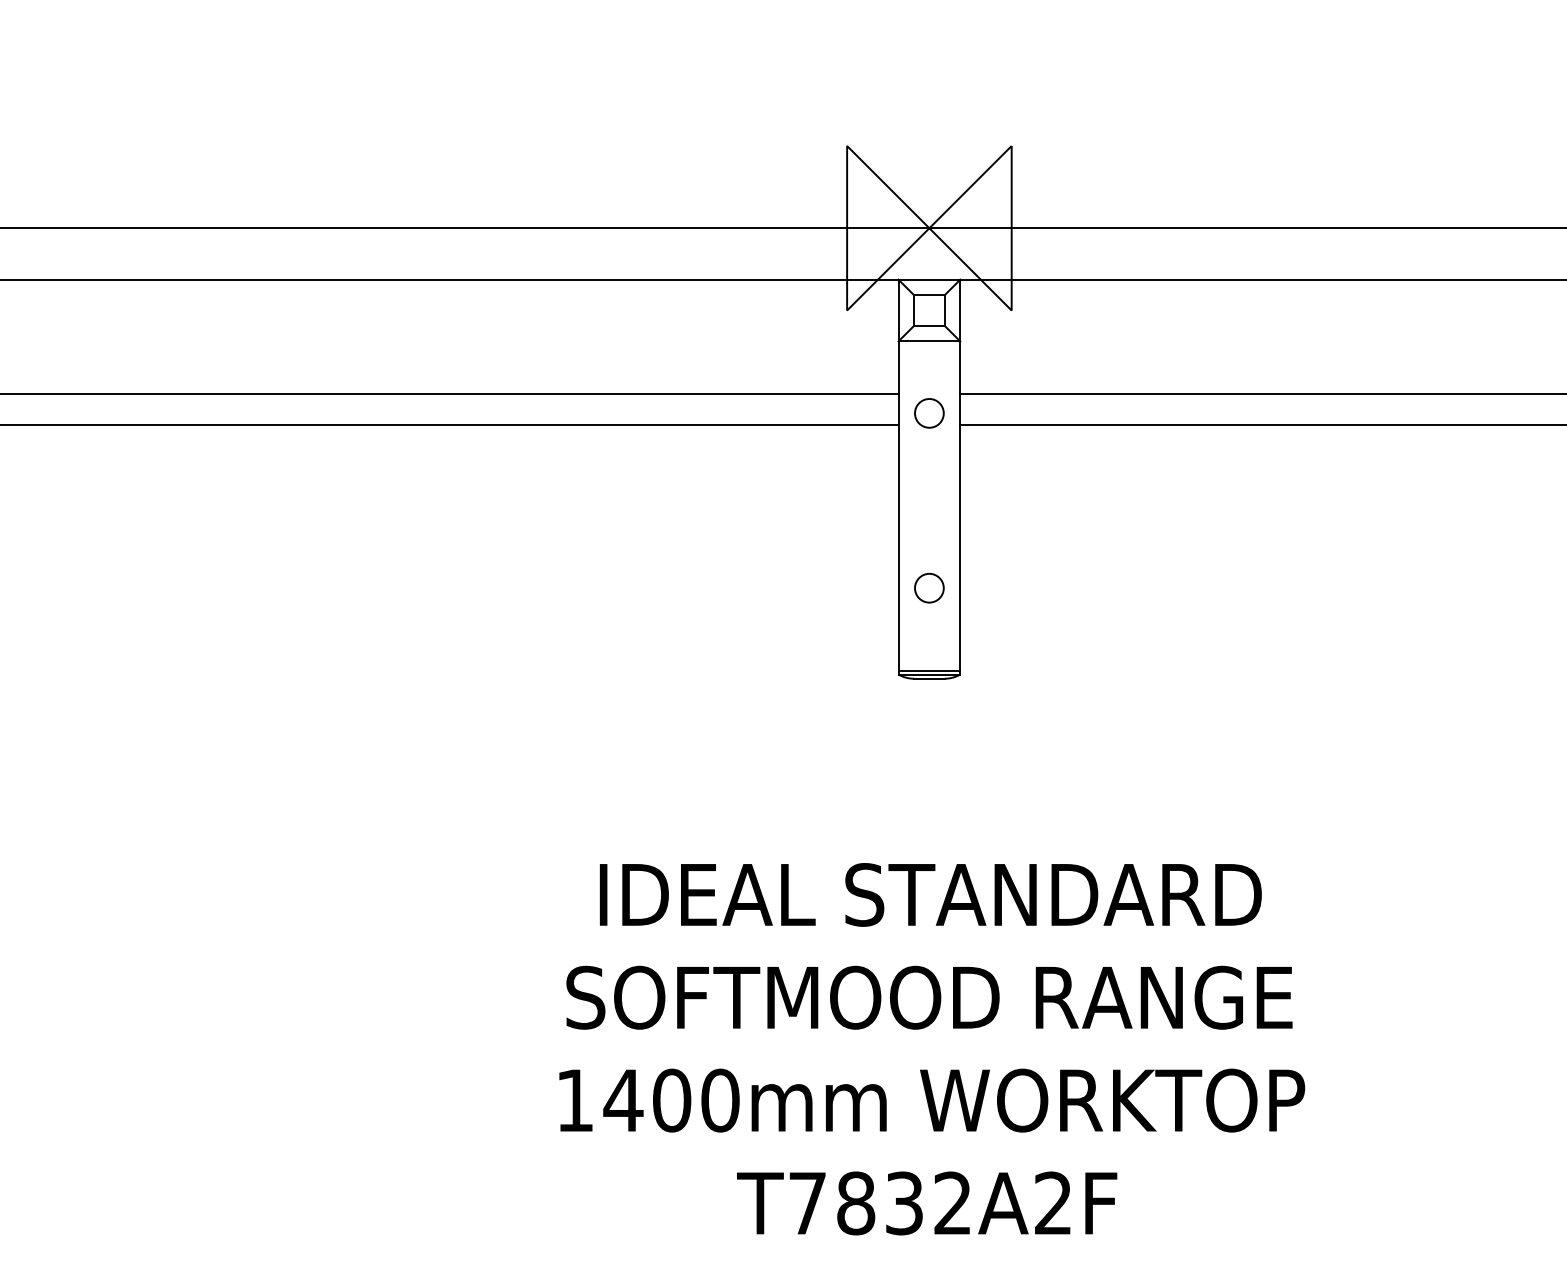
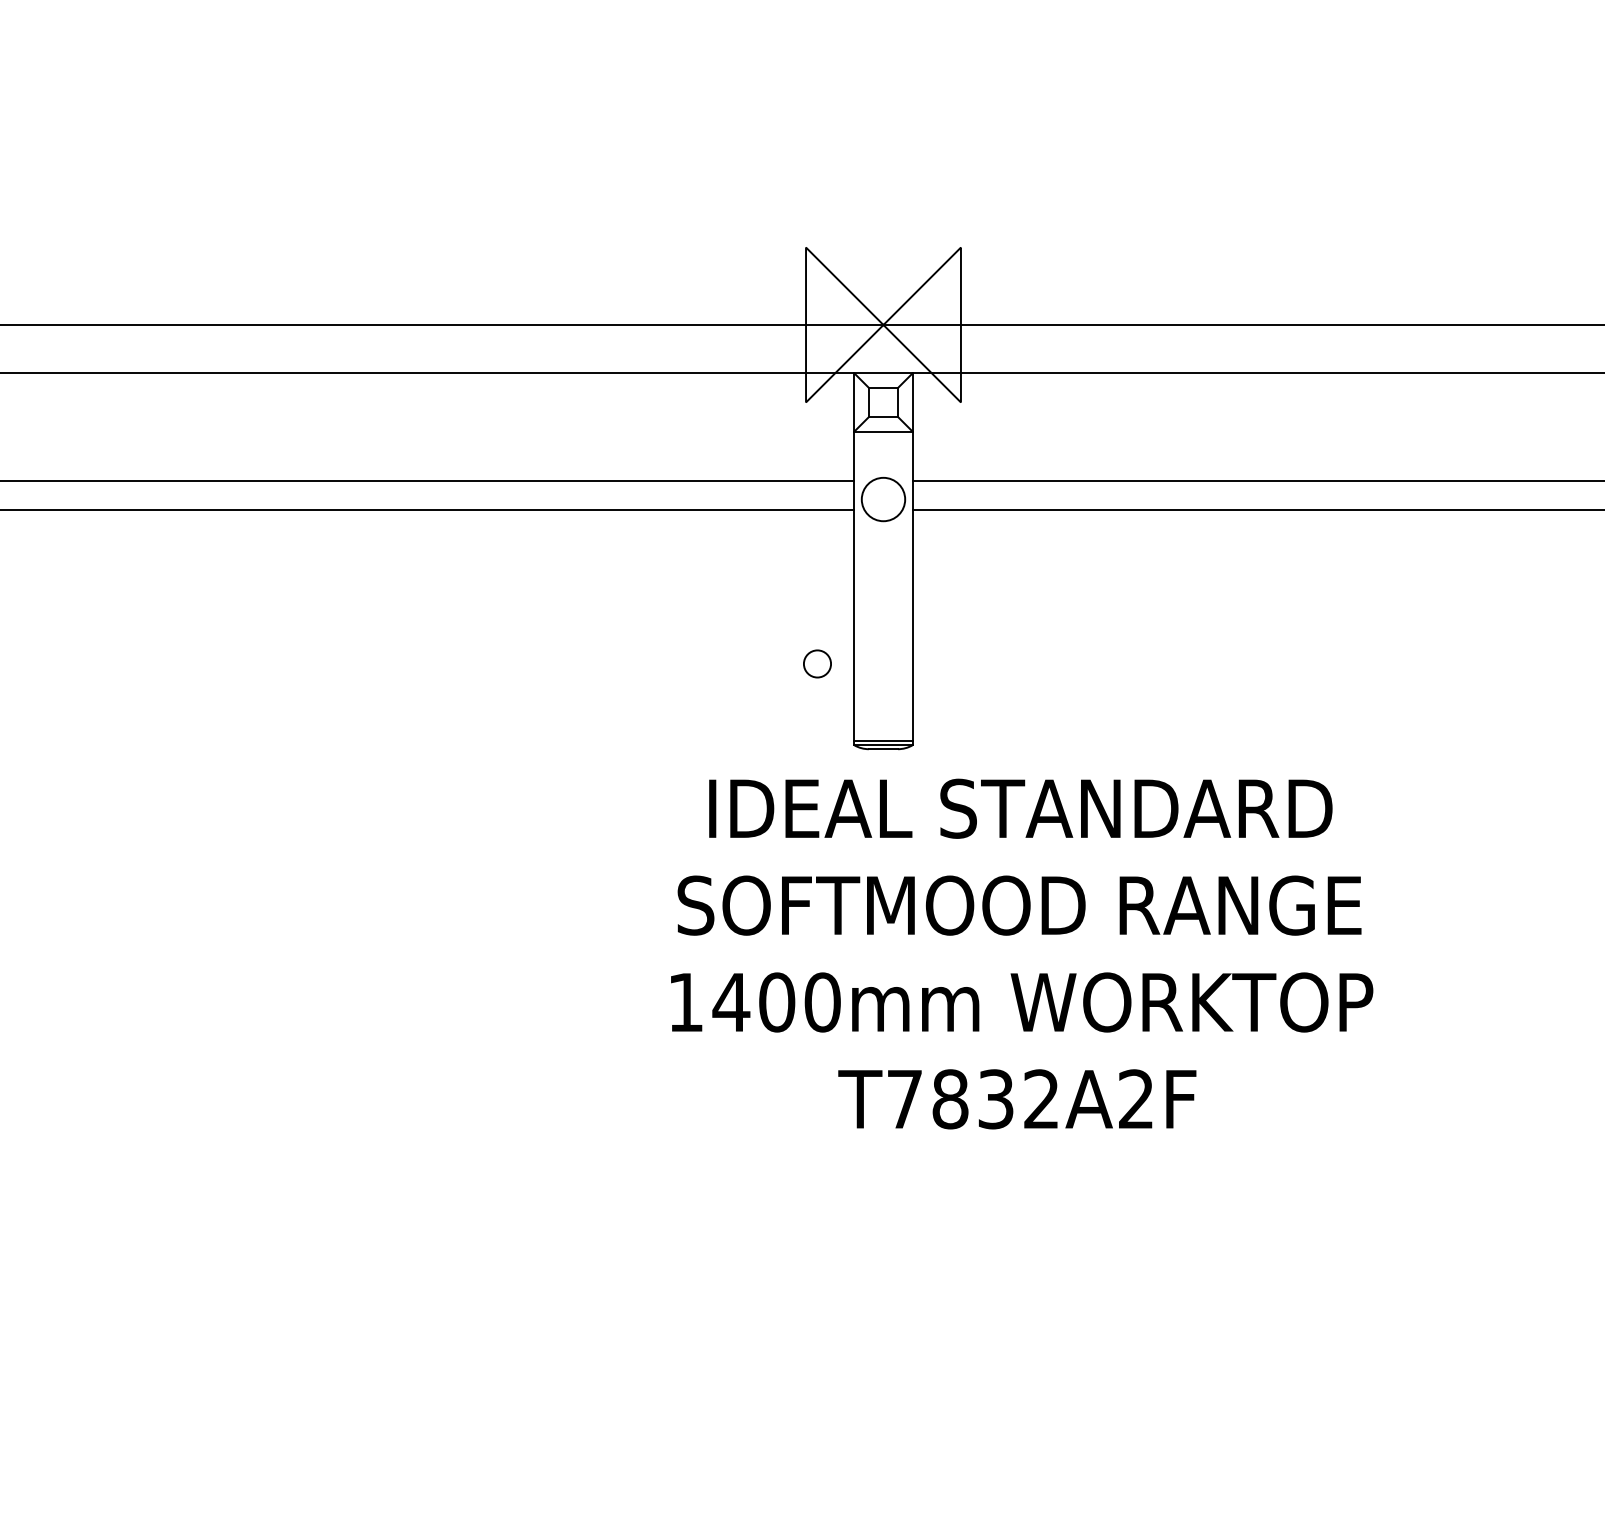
circle: (929, 412) -> (883, 498), size x1.6
circle: (929, 587) -> (817, 663), moved
text: (932, 1048) -> (1022, 953), moved

